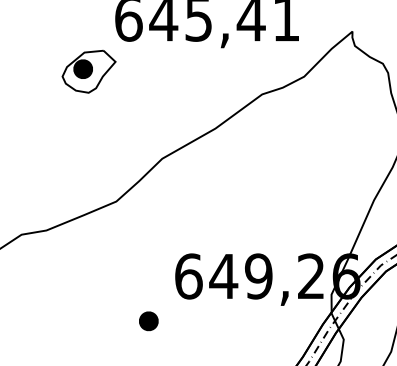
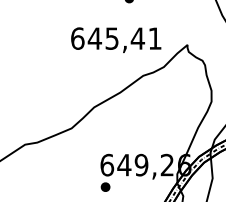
part: (89, 71) -> (58, 64), removed
part: (148, 319) -> (105, 186), moved

